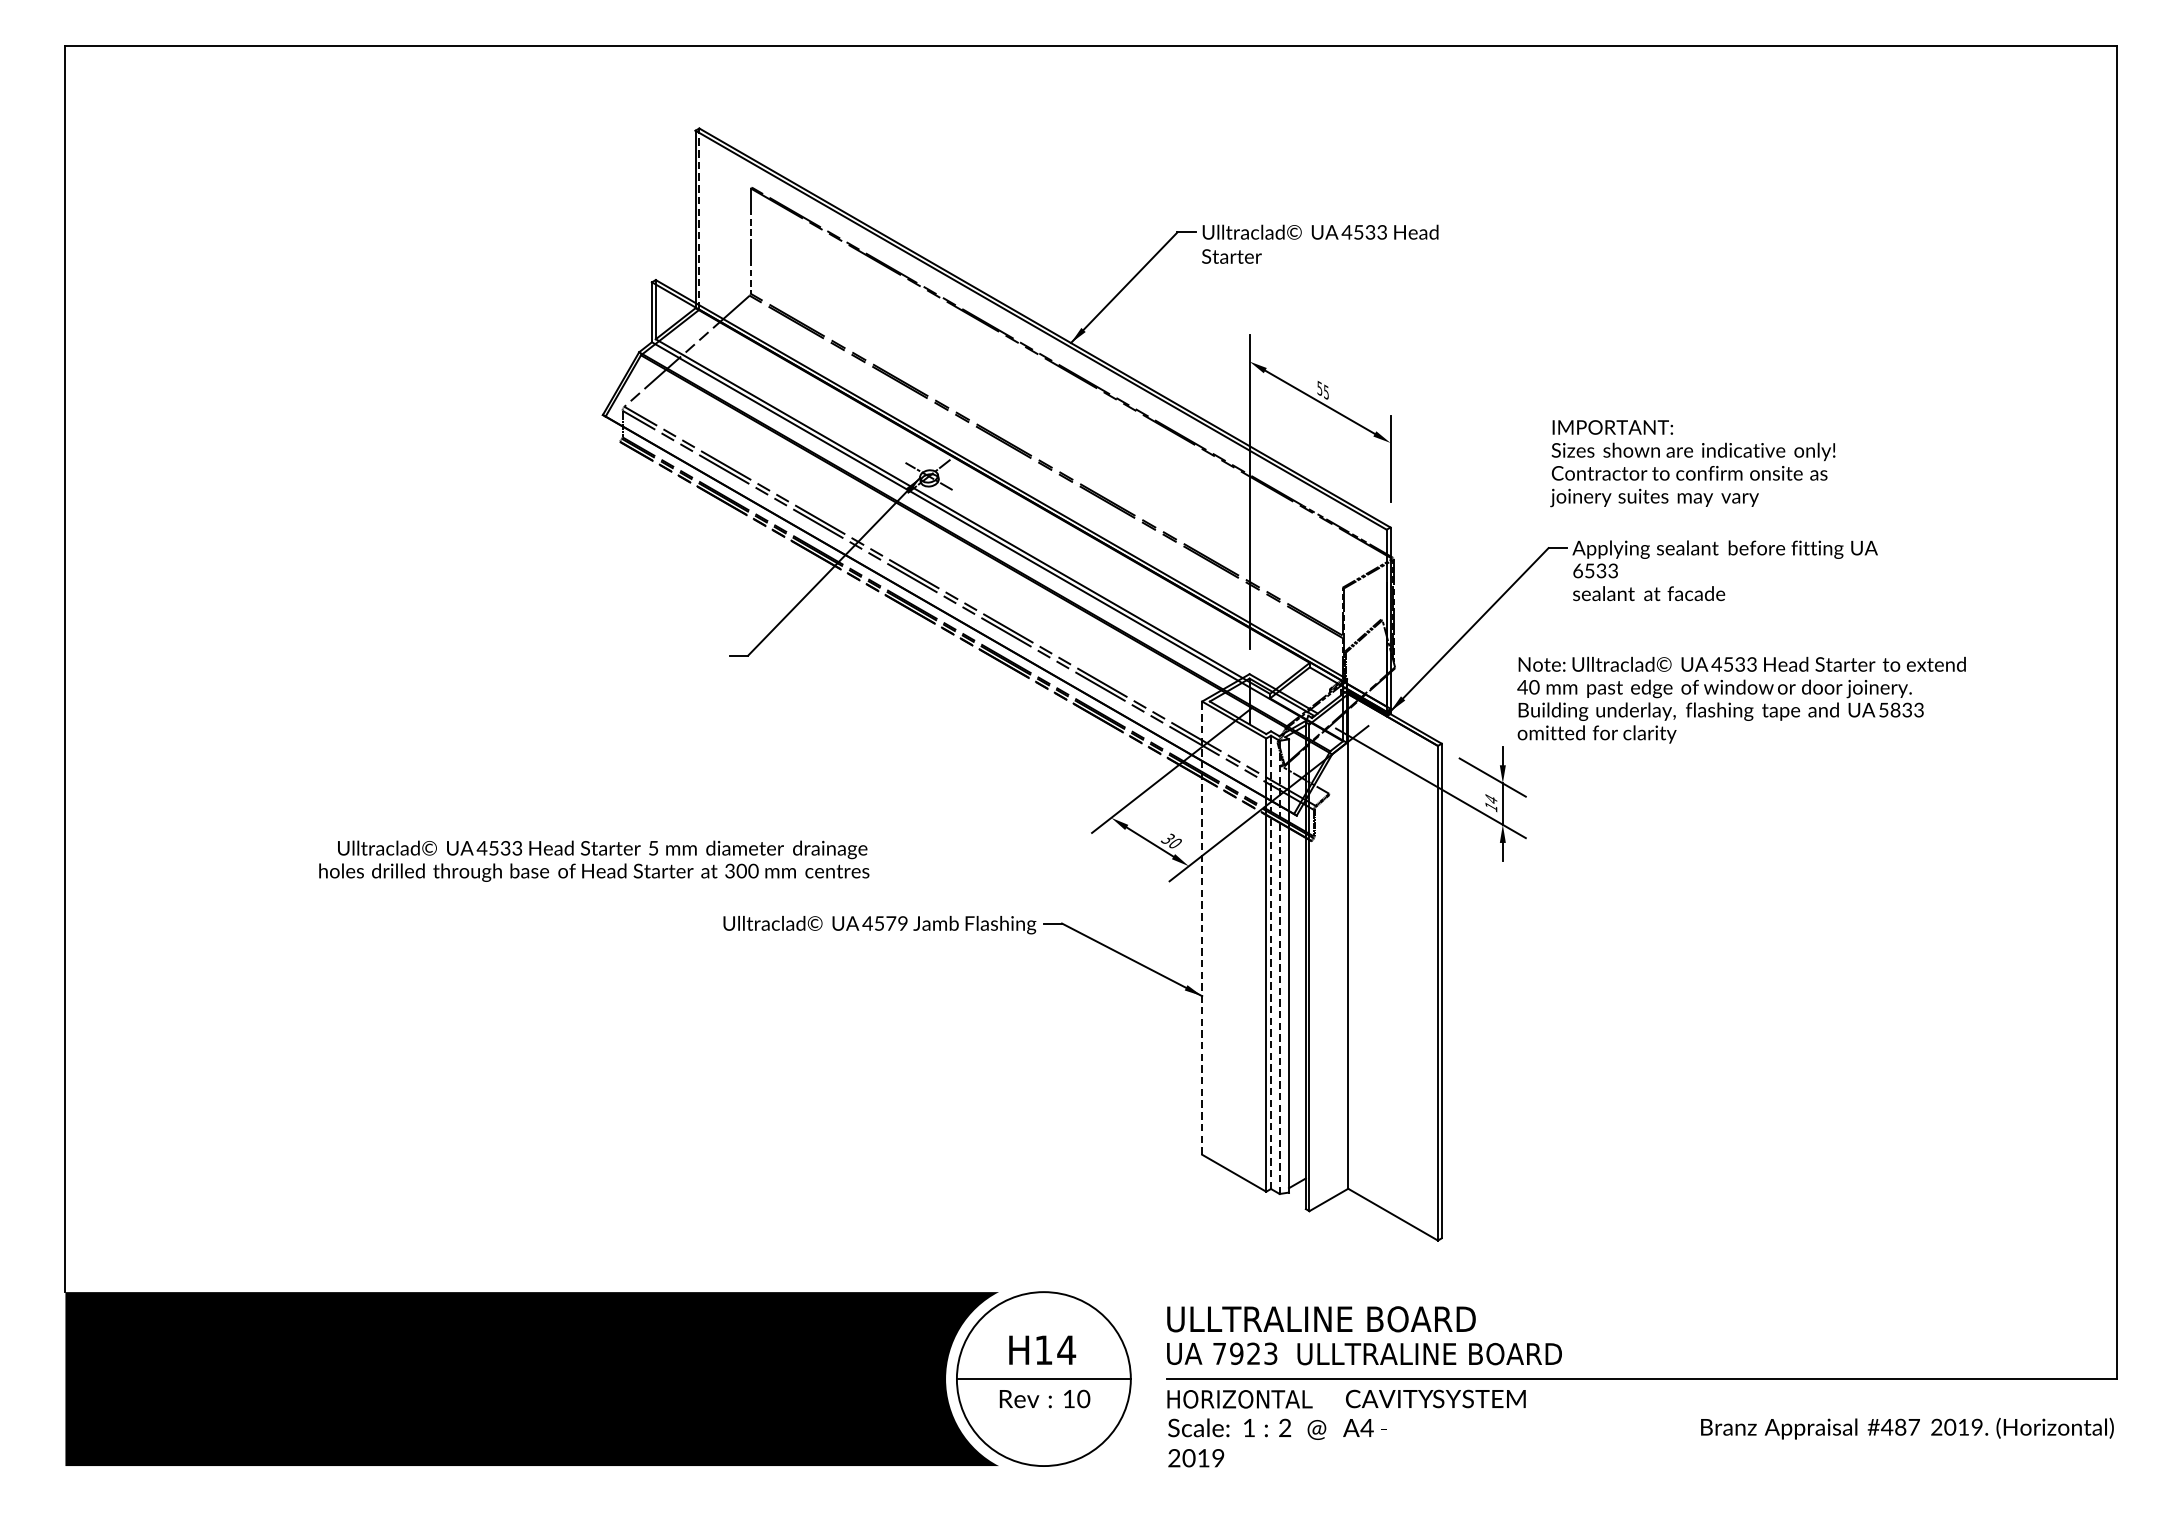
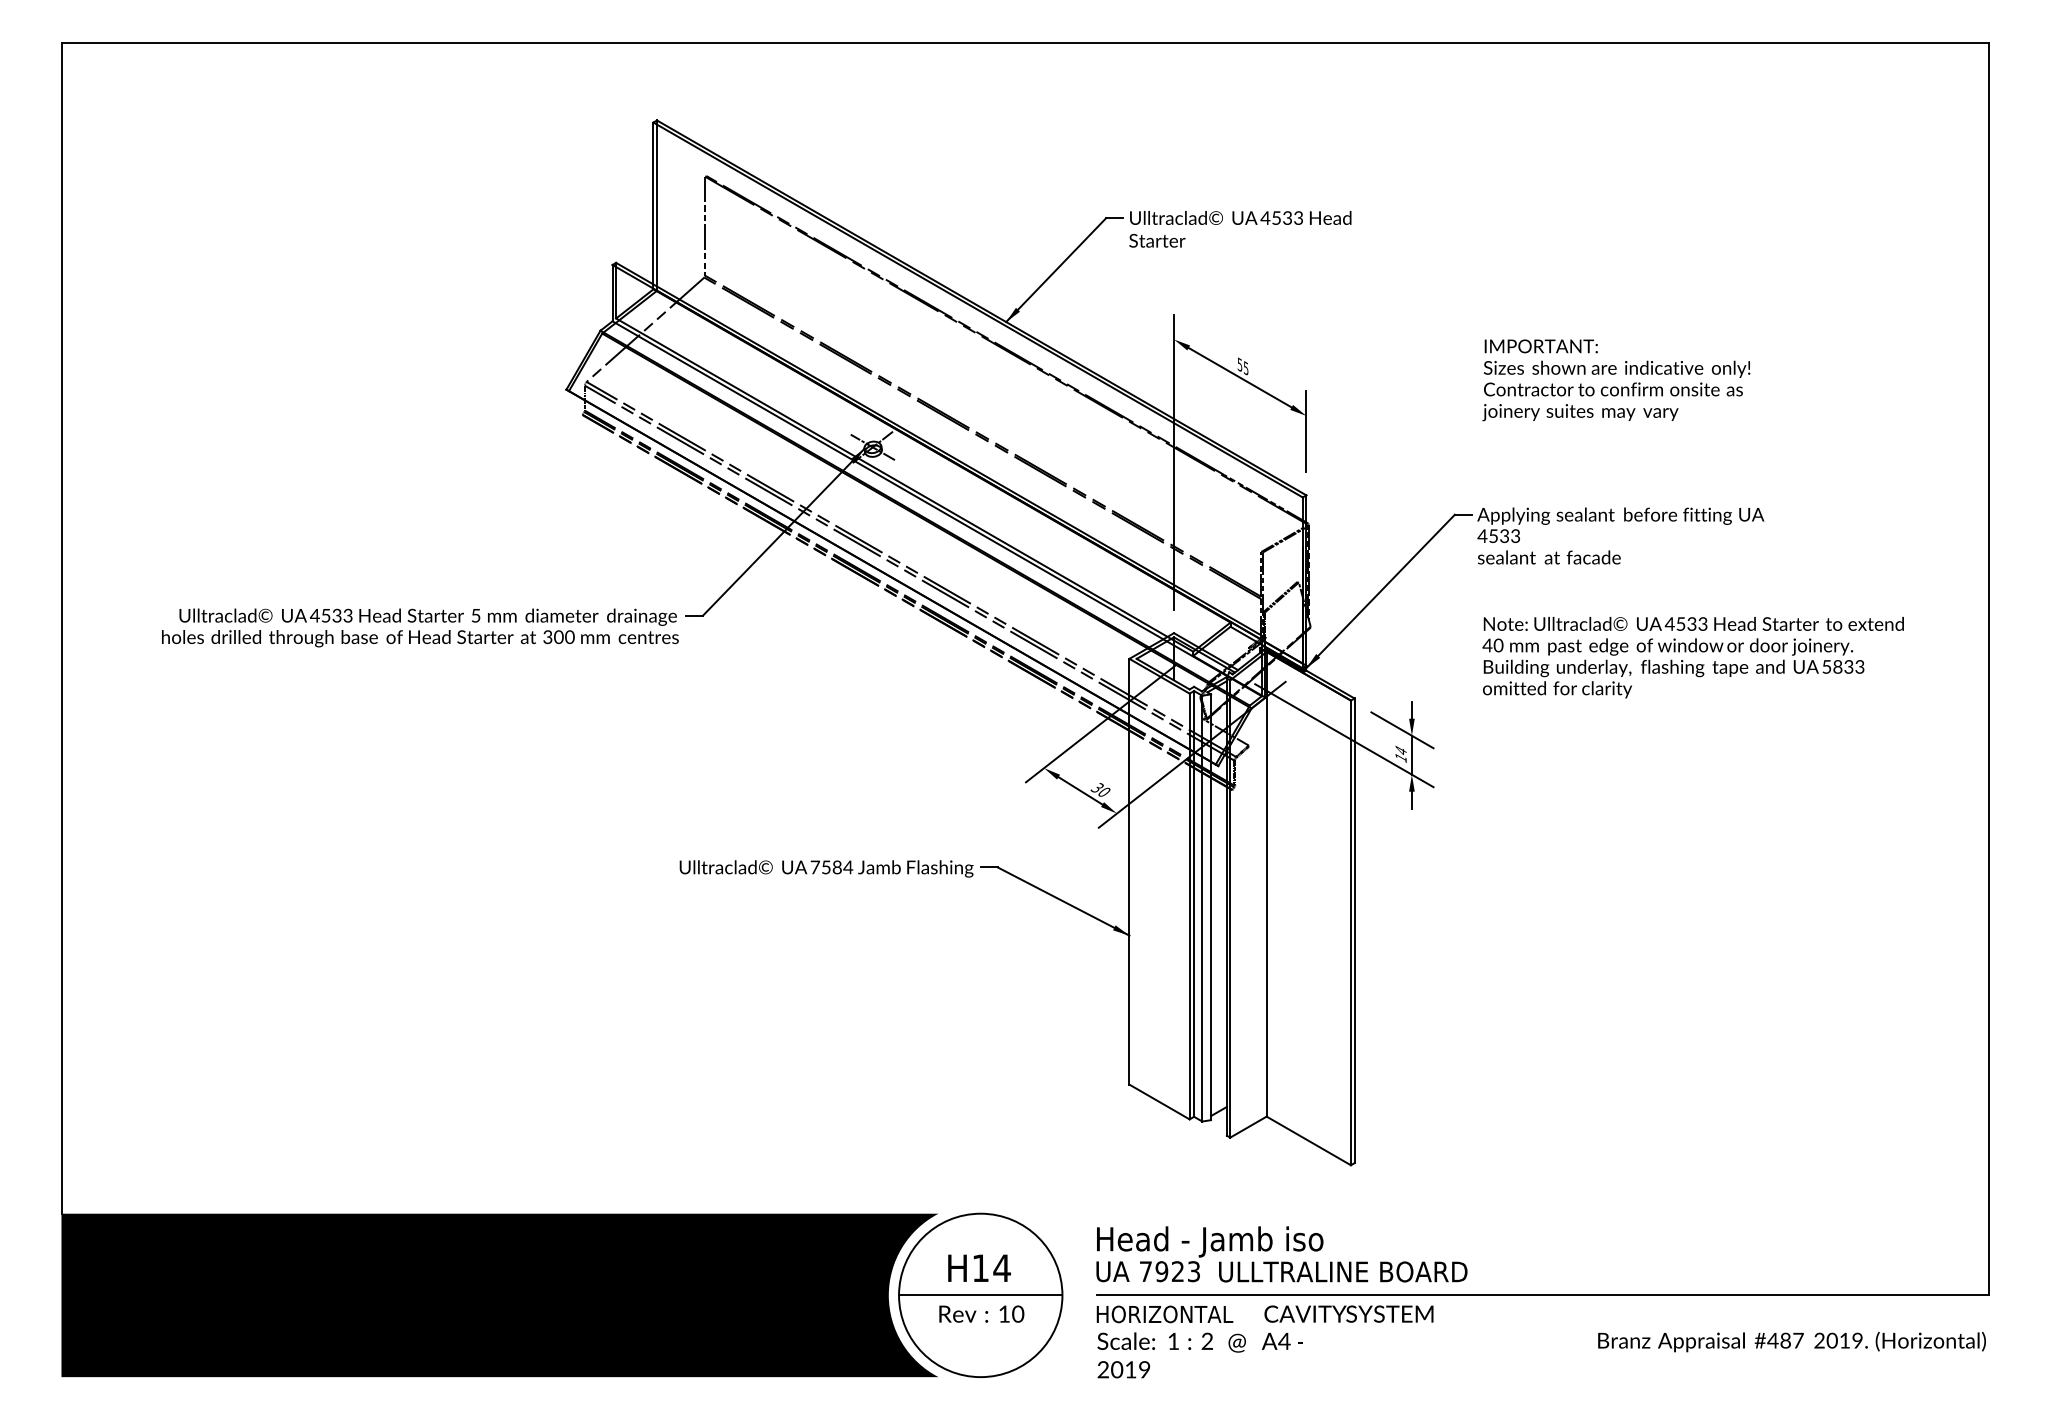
line: (699, 218) -> (657, 205), dashed -> solid
text: (1692, 463) -> (1616, 380), moved
text: (1577, 571) -> (1482, 536), 6533 -> 4533
text: (1740, 700) -> (1692, 657), moved
text: (594, 860) -> (420, 627), moved
text: (885, 923) -> (831, 867), 4579 -> 7584
line: (1202, 927) -> (1129, 871), dashed -> solid
line: (1271, 961) -> (1194, 903), dashed -> solid
line: (1279, 967) -> (1202, 908), dashed -> solid
text: (1321, 1321) -> (1241, 1241), ULLTRALINE BOARD -> Head - Jamb iso

